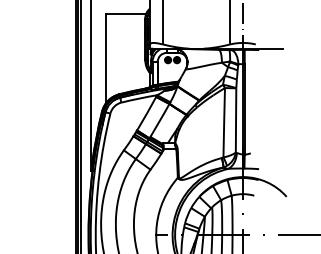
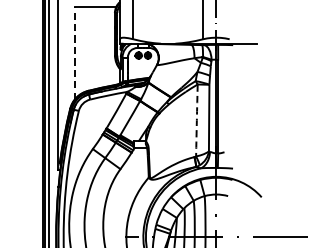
line: (106, 57) -> (74, 52), solid -> dashed
arc: (224, 122) -> (197, 120), solid -> dashed

